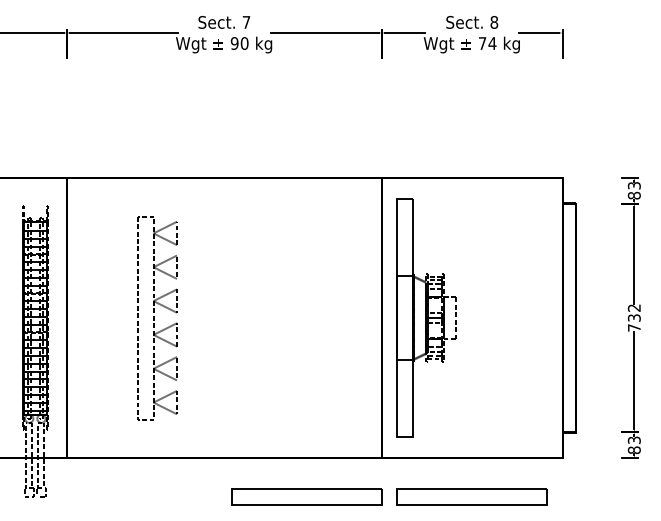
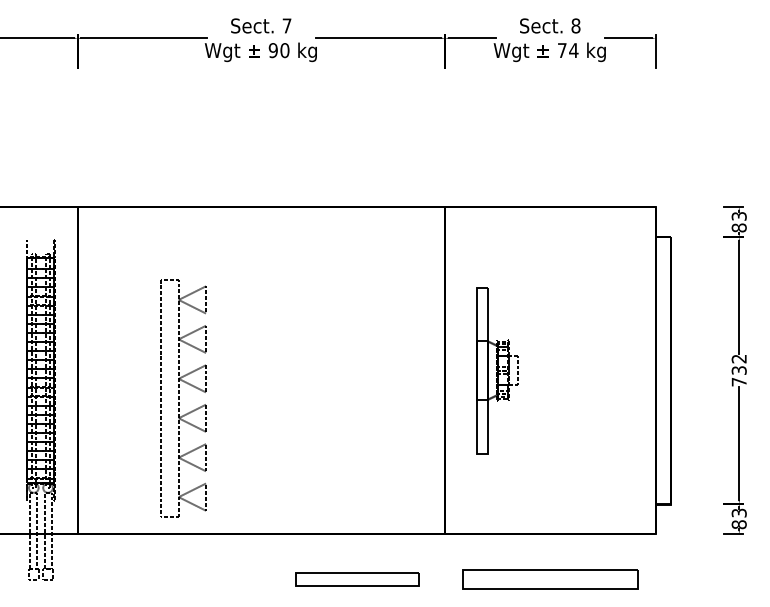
part: (157, 317) -> (183, 398), moved
part: (427, 317) -> (497, 370), size x0.6
part: (306, 497) -> (357, 579), size x0.7

